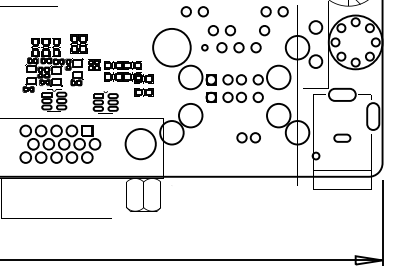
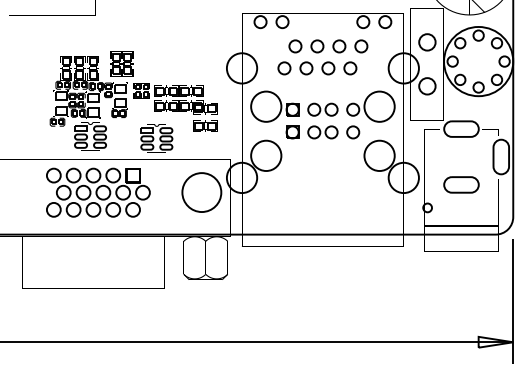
circle: (247, 30) -> (339, 46), added
circle: (171, 47) -> (241, 68), size x0.62
circle: (204, 47) -> (284, 68), size x1.67
part: (248, 137) -> (340, 184), removed
part: (342, 137) -> (461, 184), size x1.67

